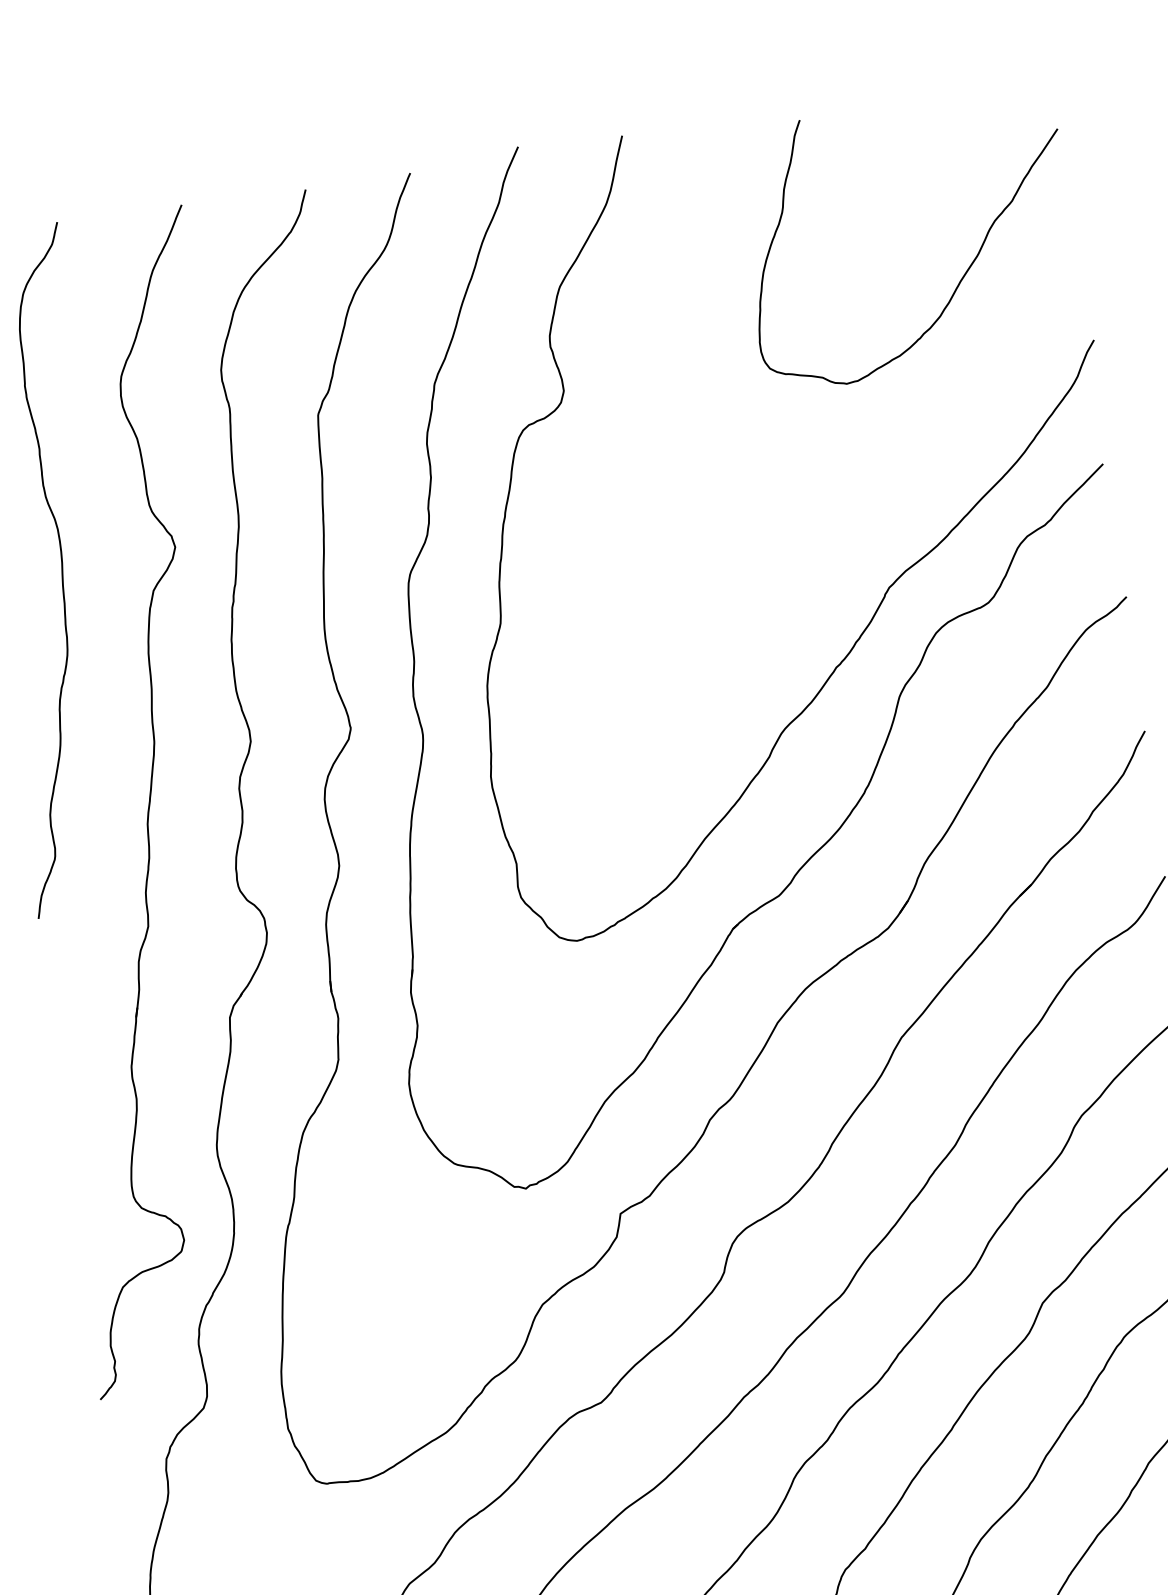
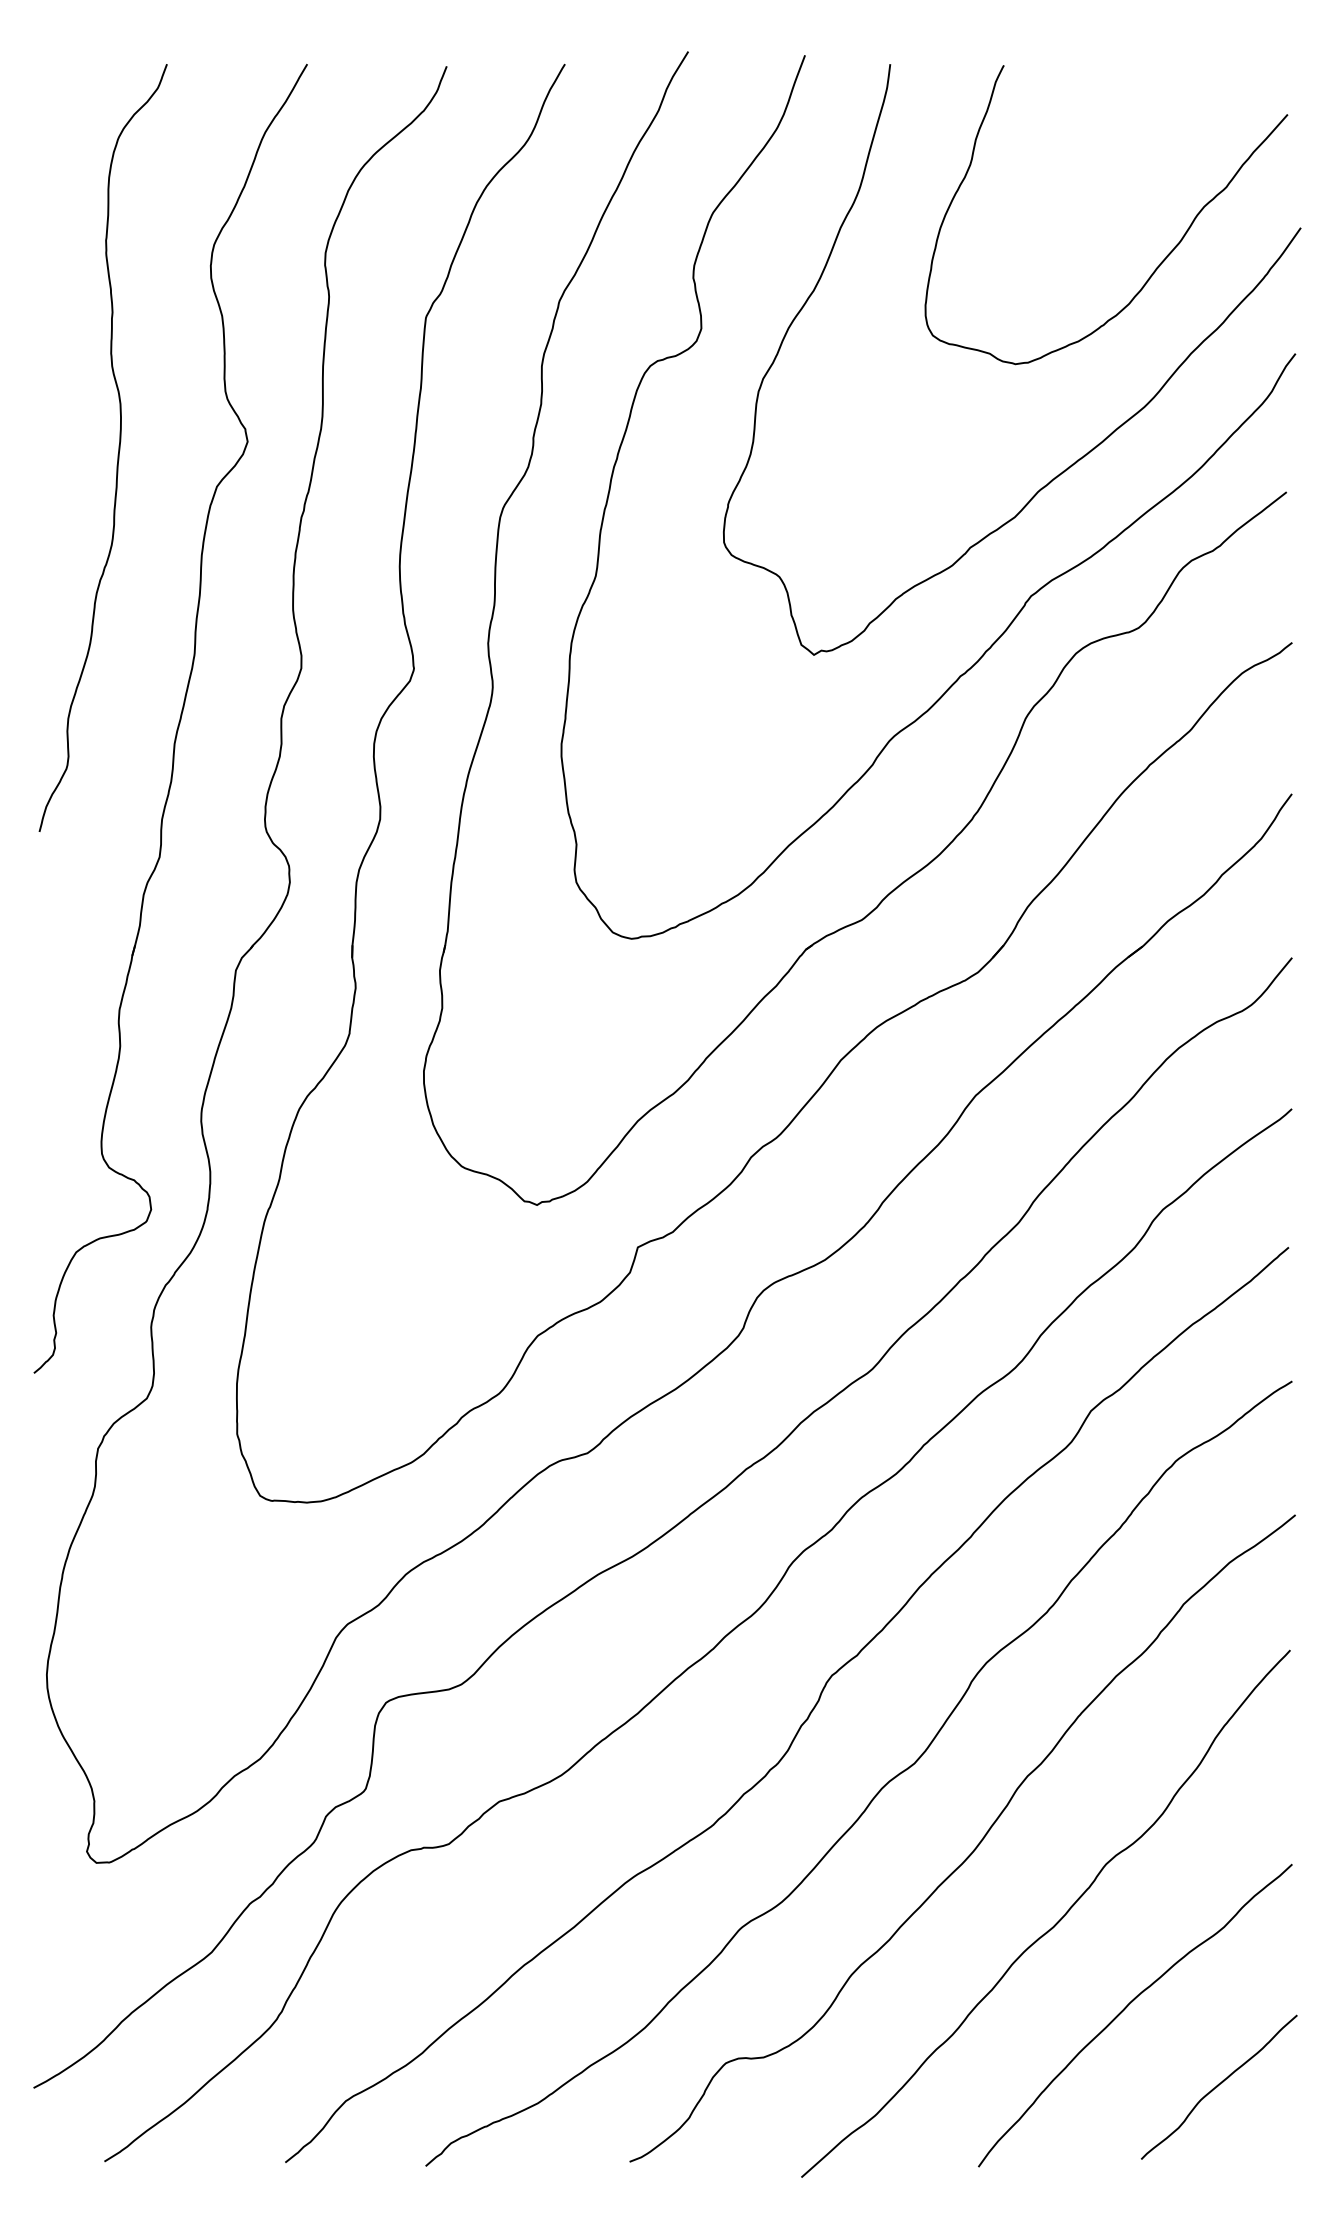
curve: (919, 455) -> (1084, 454), added

